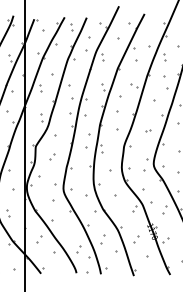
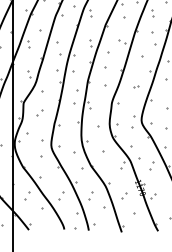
part: (78, 249) -> (61, 195), moved

